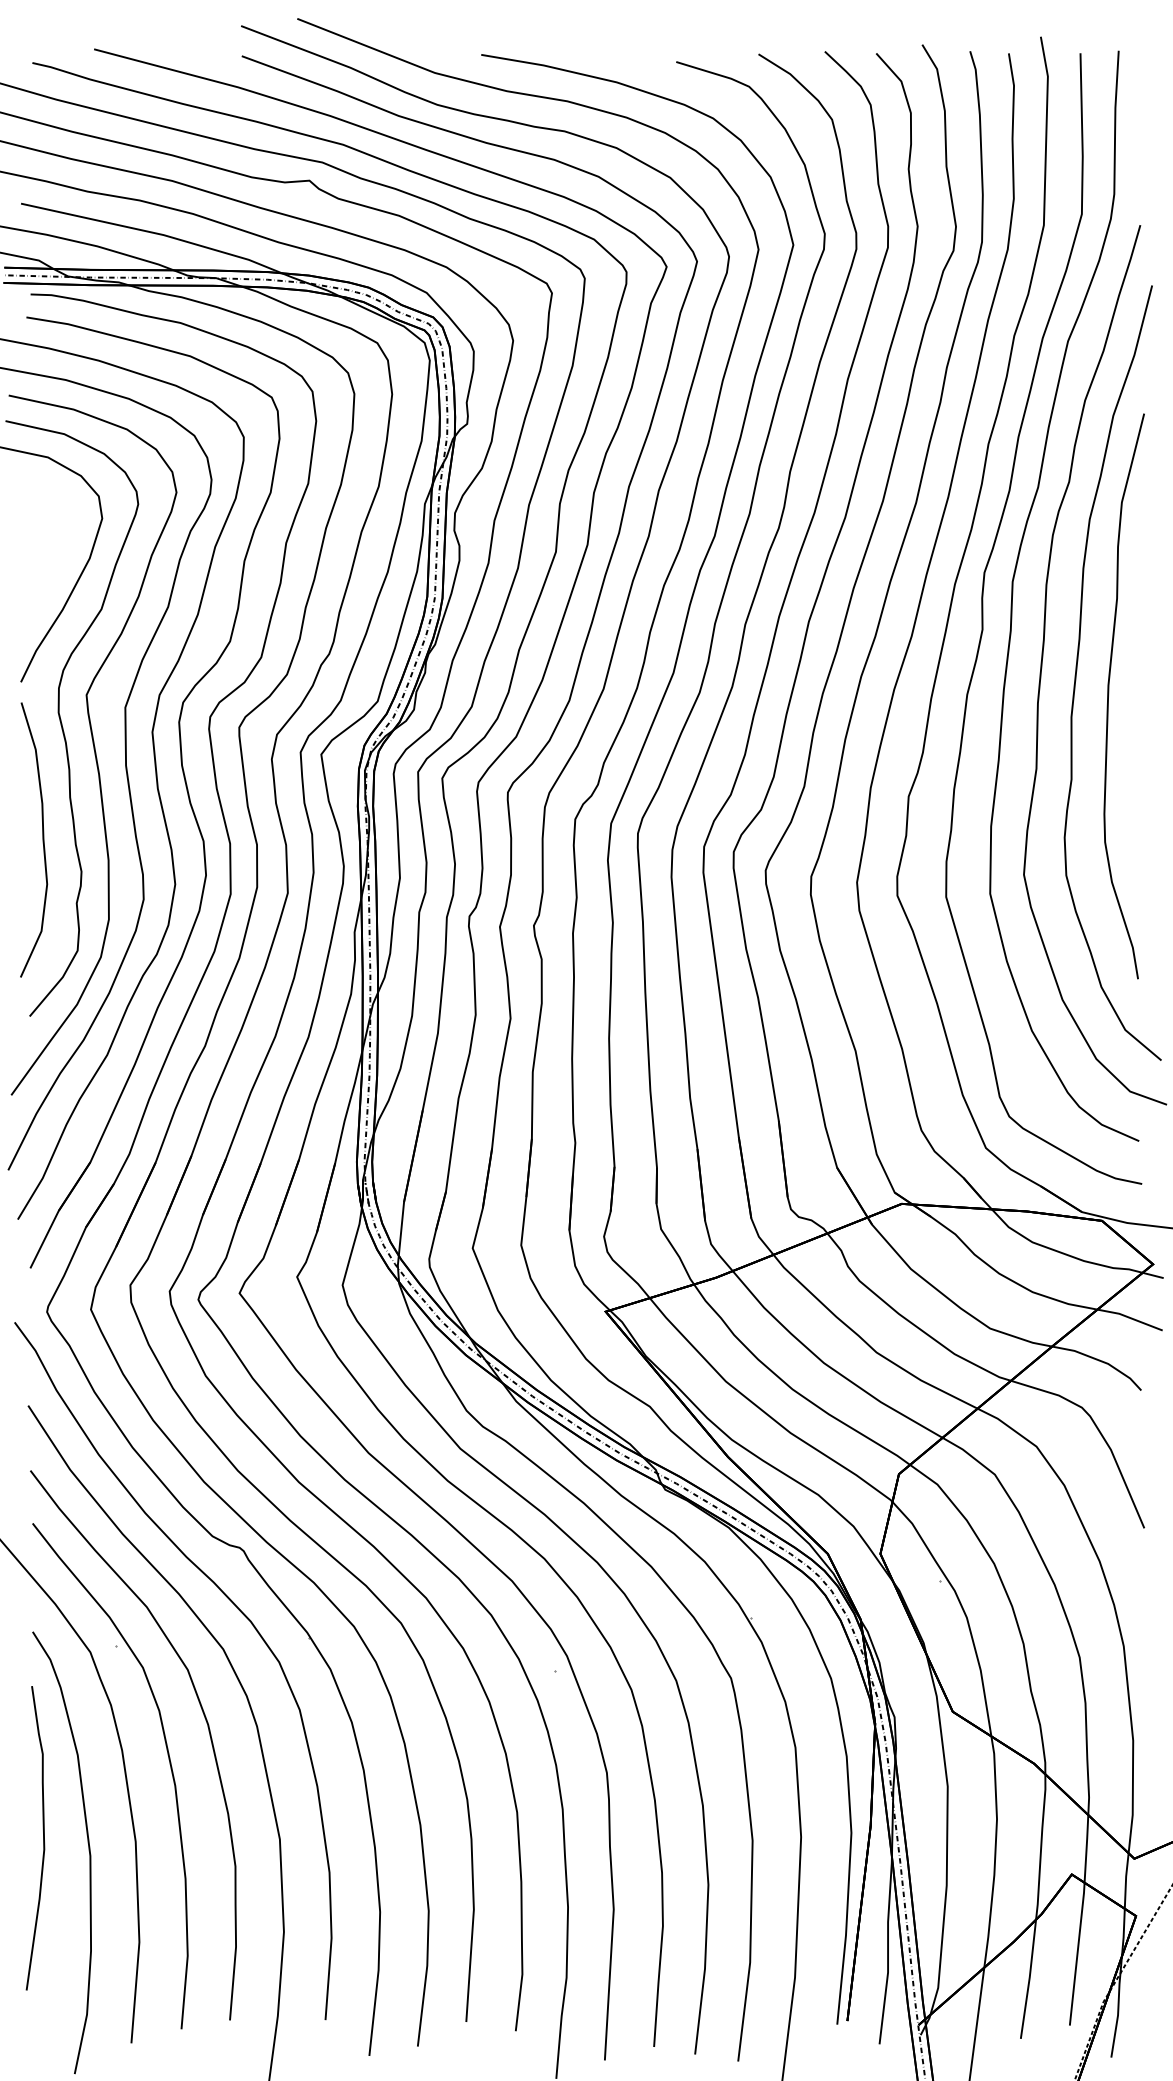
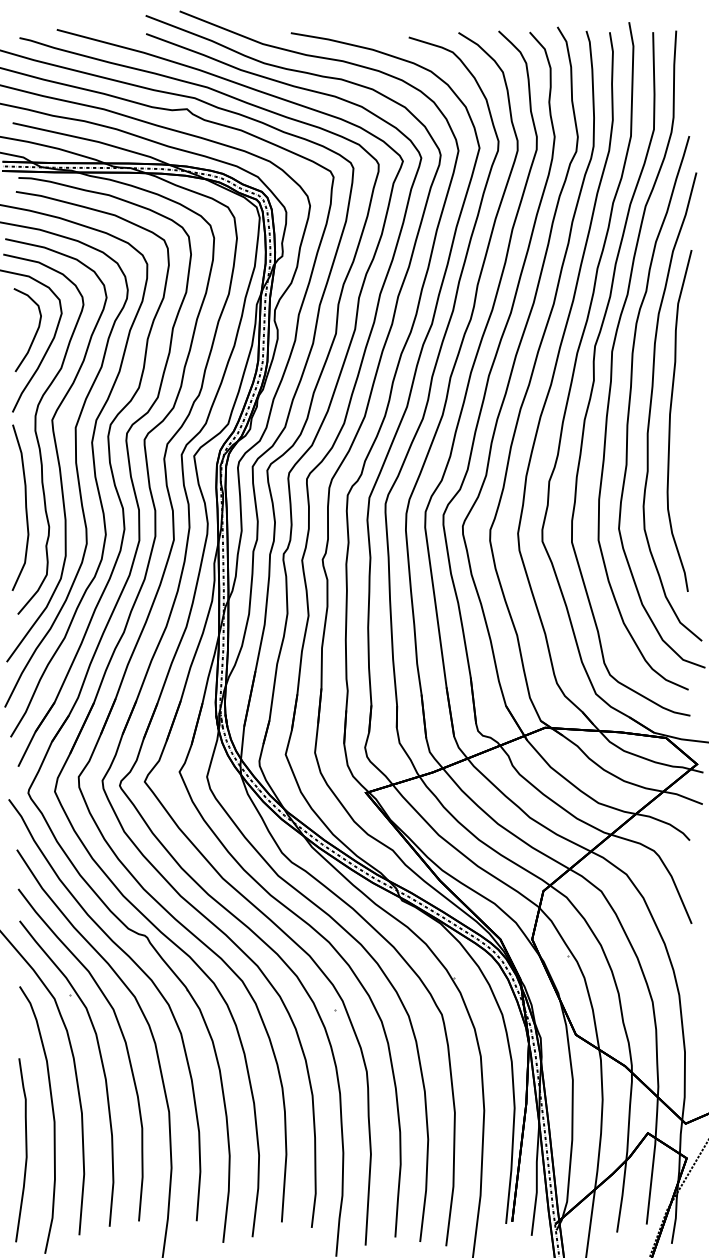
curve: (57, 553) -> (34, 334), added
curve: (42, 1838) -> (25, 1150), moved

